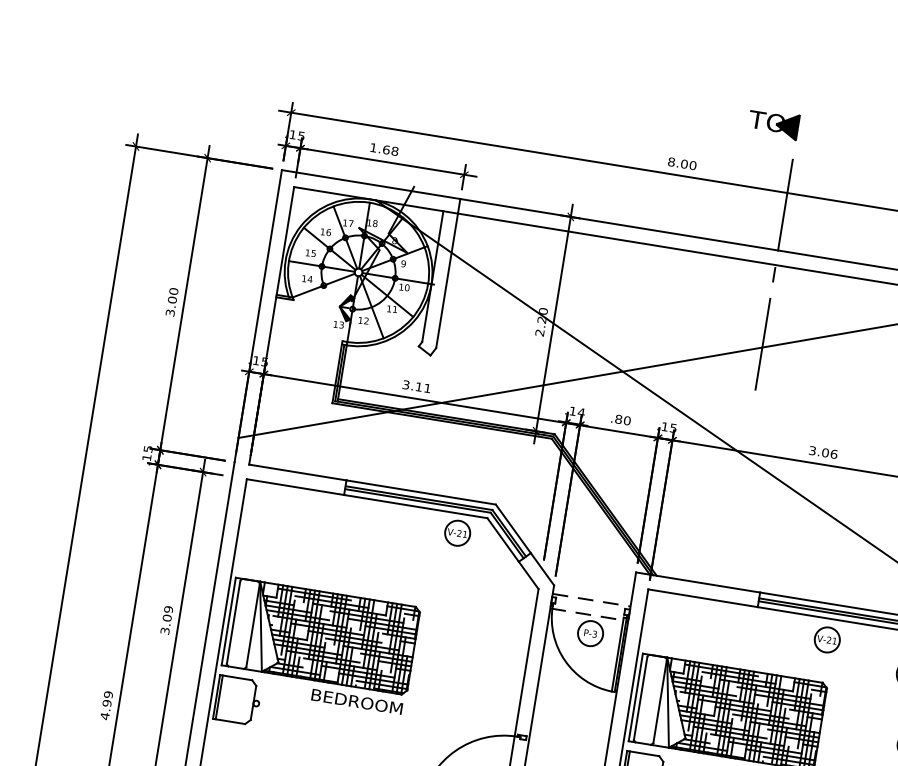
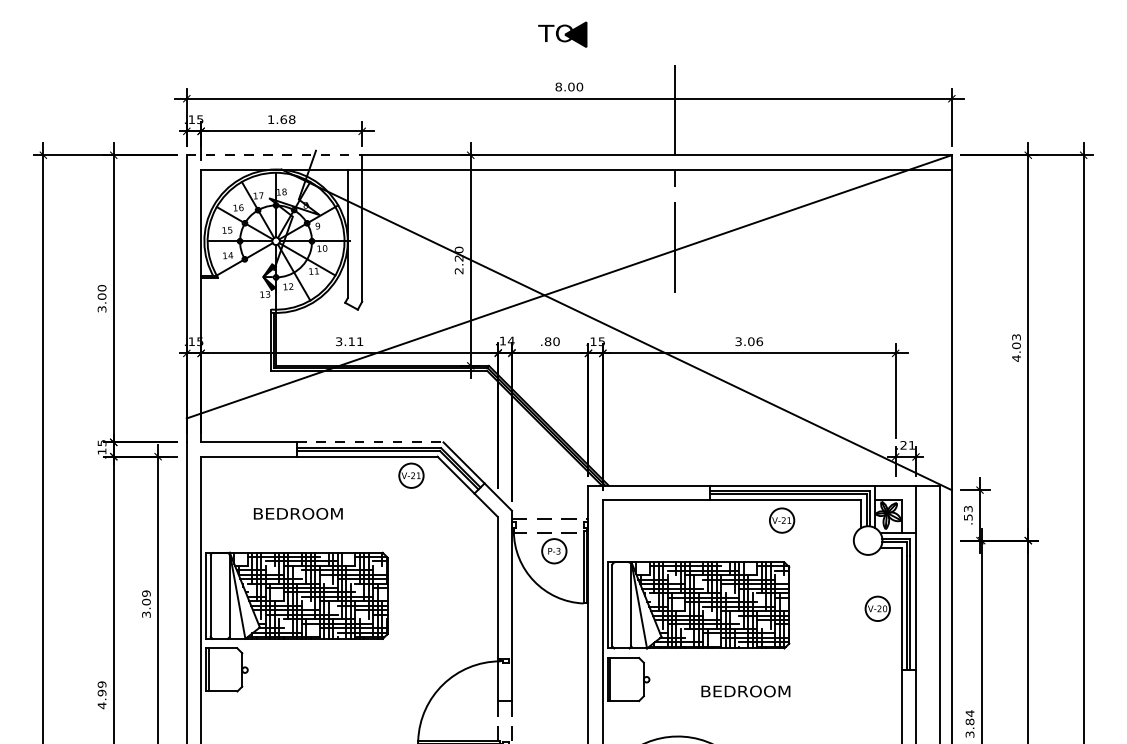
part: (773, 123) -> (562, 34), moved
line: (371, 184) -> (274, 155), solid -> dashed
line: (421, 492) -> (370, 442), solid -> dashed
text: (356, 701) -> (297, 513), moved

